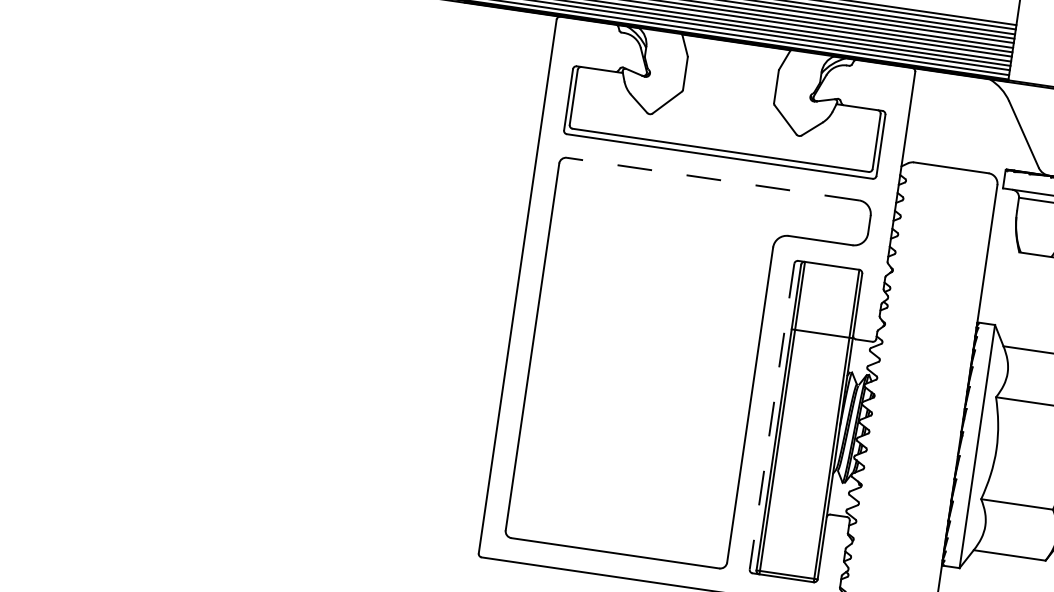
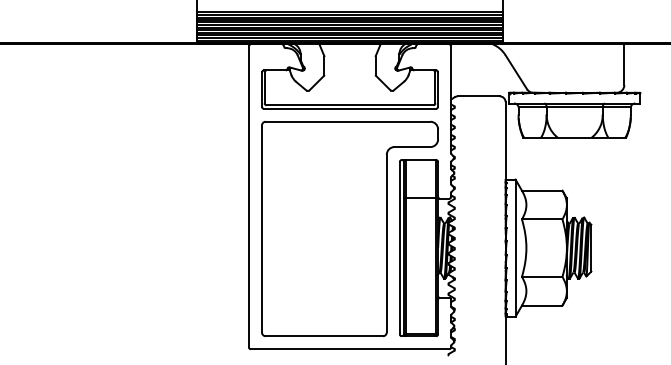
line: (712, 178) -> (347, 121), dashed -> solid
line: (771, 417) -> (399, 248), dashed -> solid

